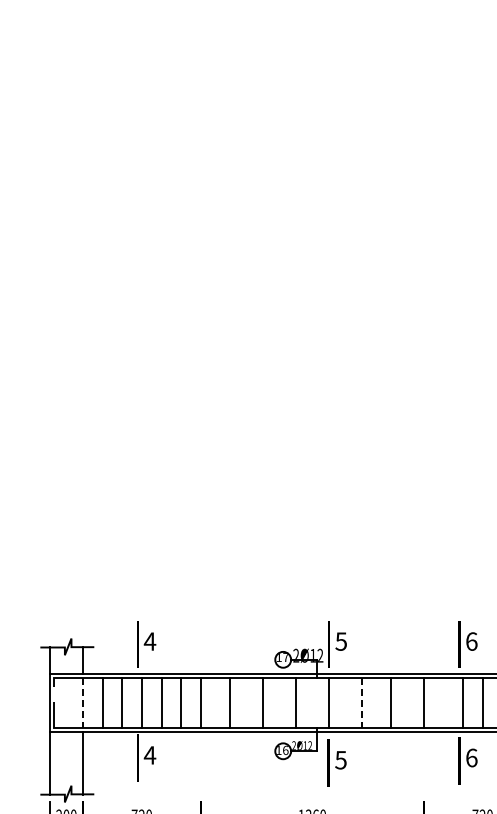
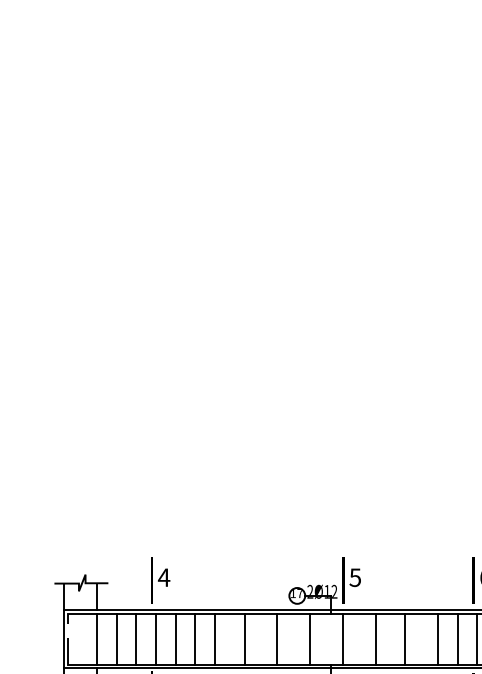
line: (443, 702) -> (457, 638), added
line: (82, 703) -> (96, 639), dashed -> solid
line: (361, 703) -> (375, 639), dashed -> solid

